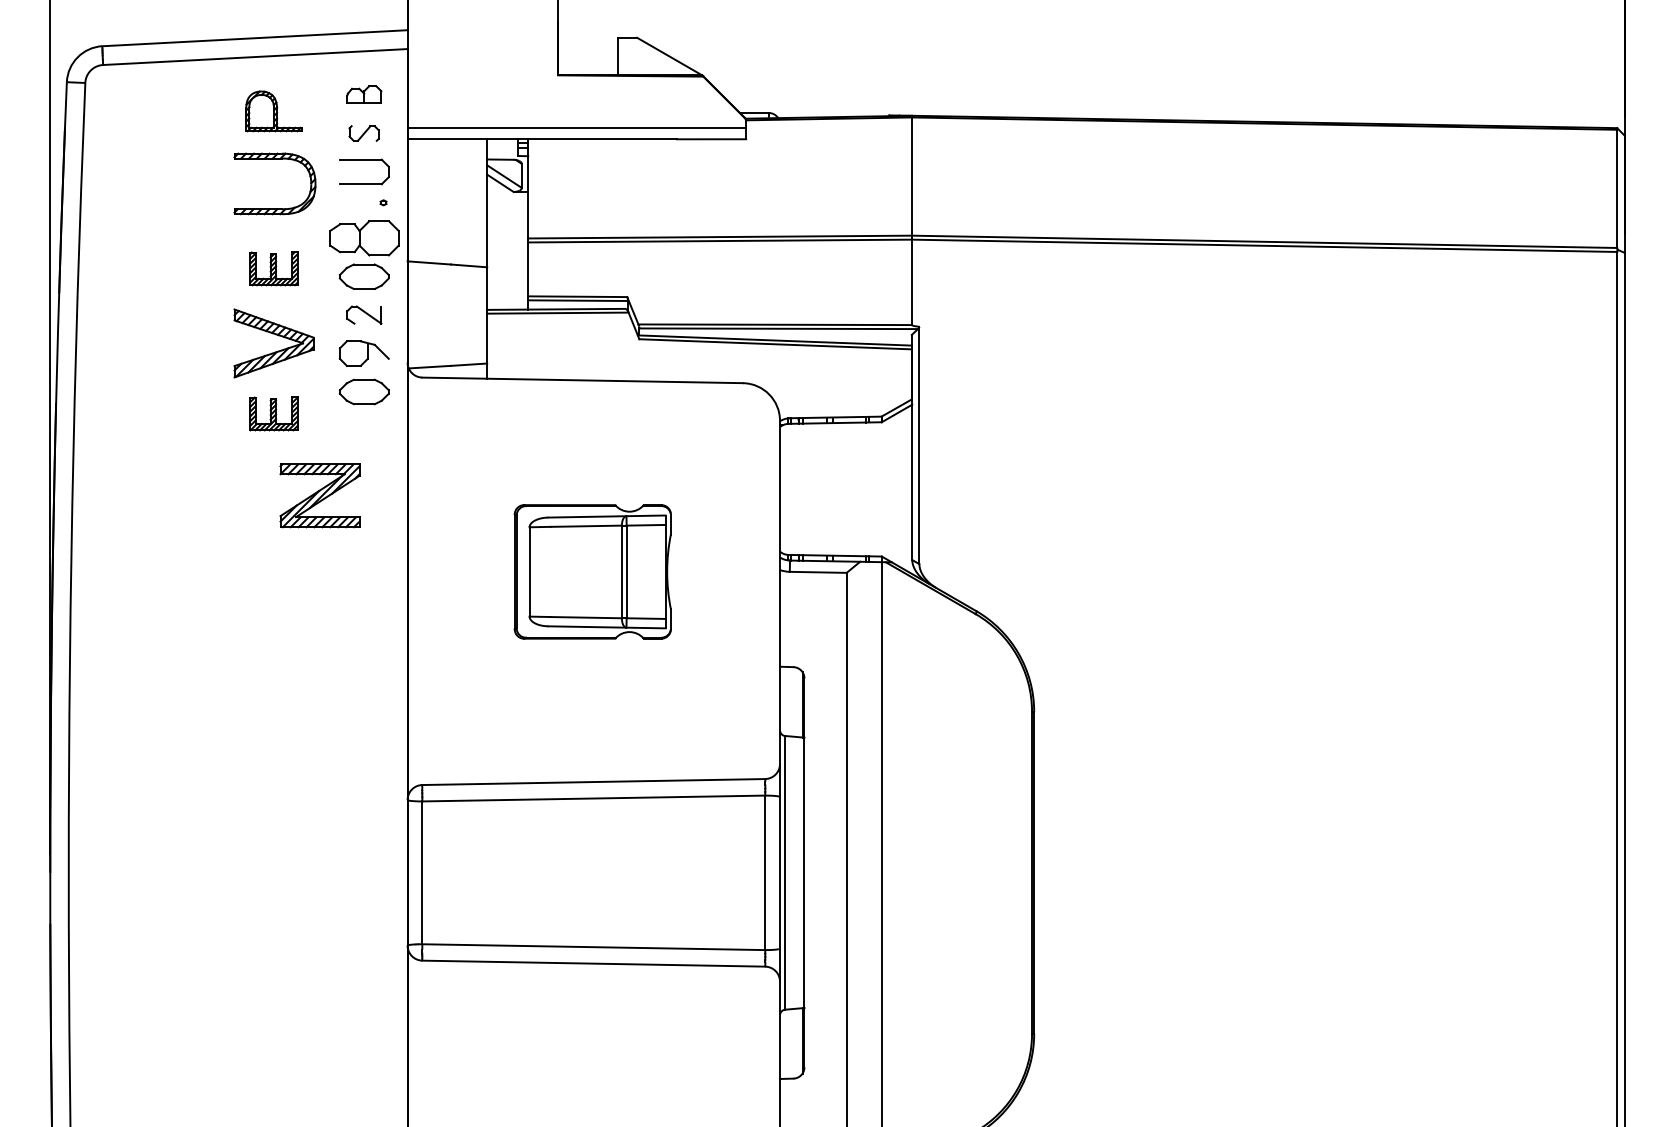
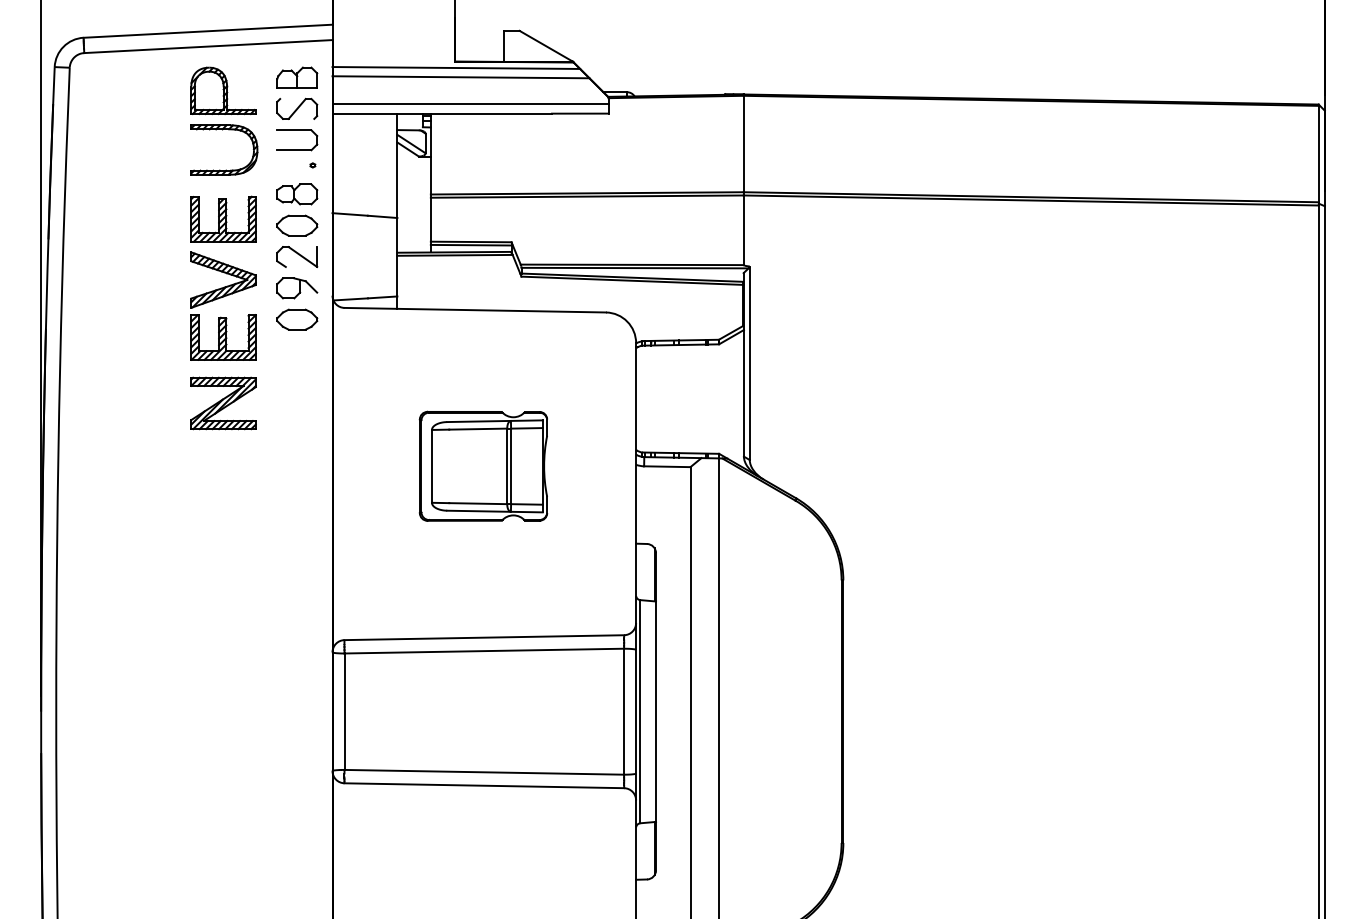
line: (559, 83) -> (456, 68), added
part: (363, 94) -> (296, 77), size x1.43
line: (564, 94) -> (460, 77), added
part: (273, 111) -> (223, 90), size x1.43
part: (363, 133) -> (296, 108), size x1.67
part: (363, 238) -> (296, 194), size x0.71
part: (273, 268) -> (223, 218), size x1.67
part: (363, 314) -> (296, 256), size x1.43
part: (273, 413) -> (223, 337), size x1.67
part: (319, 495) -> (223, 403), moved

